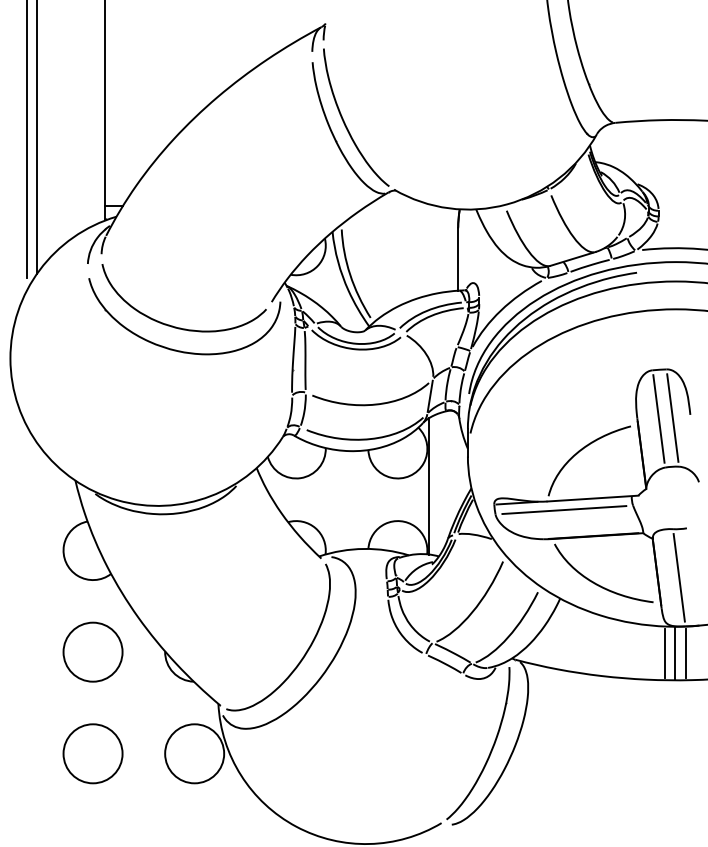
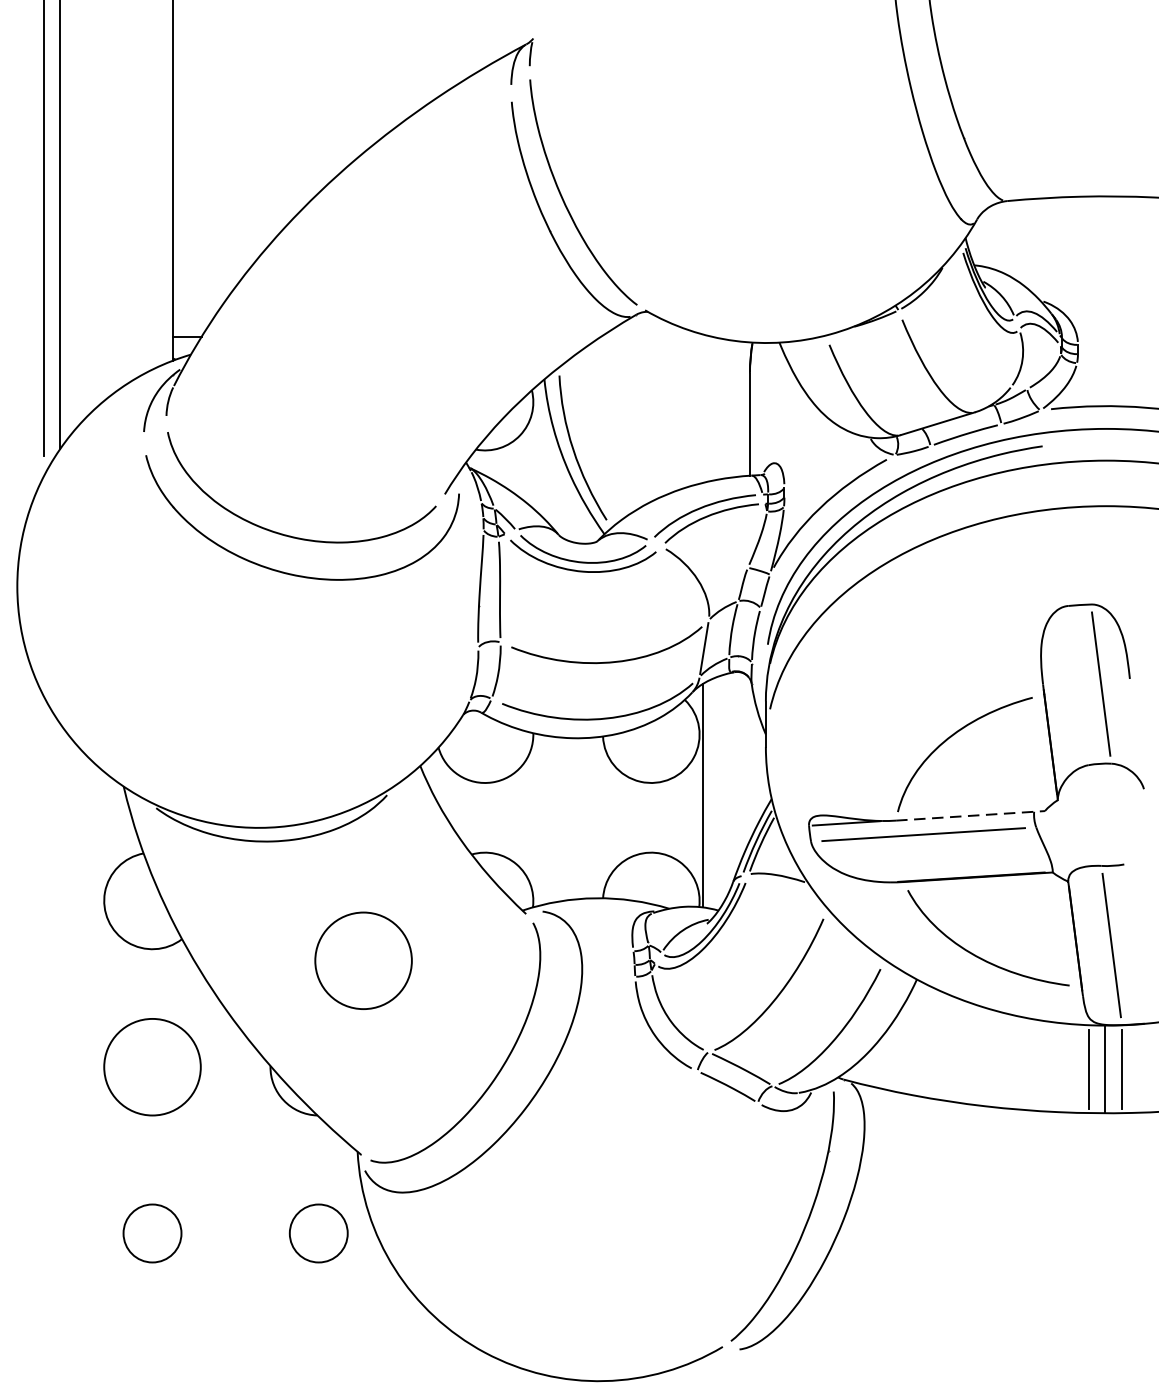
line: (658, 418) -> (1077, 684), removed
line: (592, 498) -> (969, 815), solid -> dashed
circle: (221, 586) -> (362, 959), added
circle: (92, 753) -> (151, 1232), size x0.6
circle: (194, 753) -> (318, 1232), size x0.6

